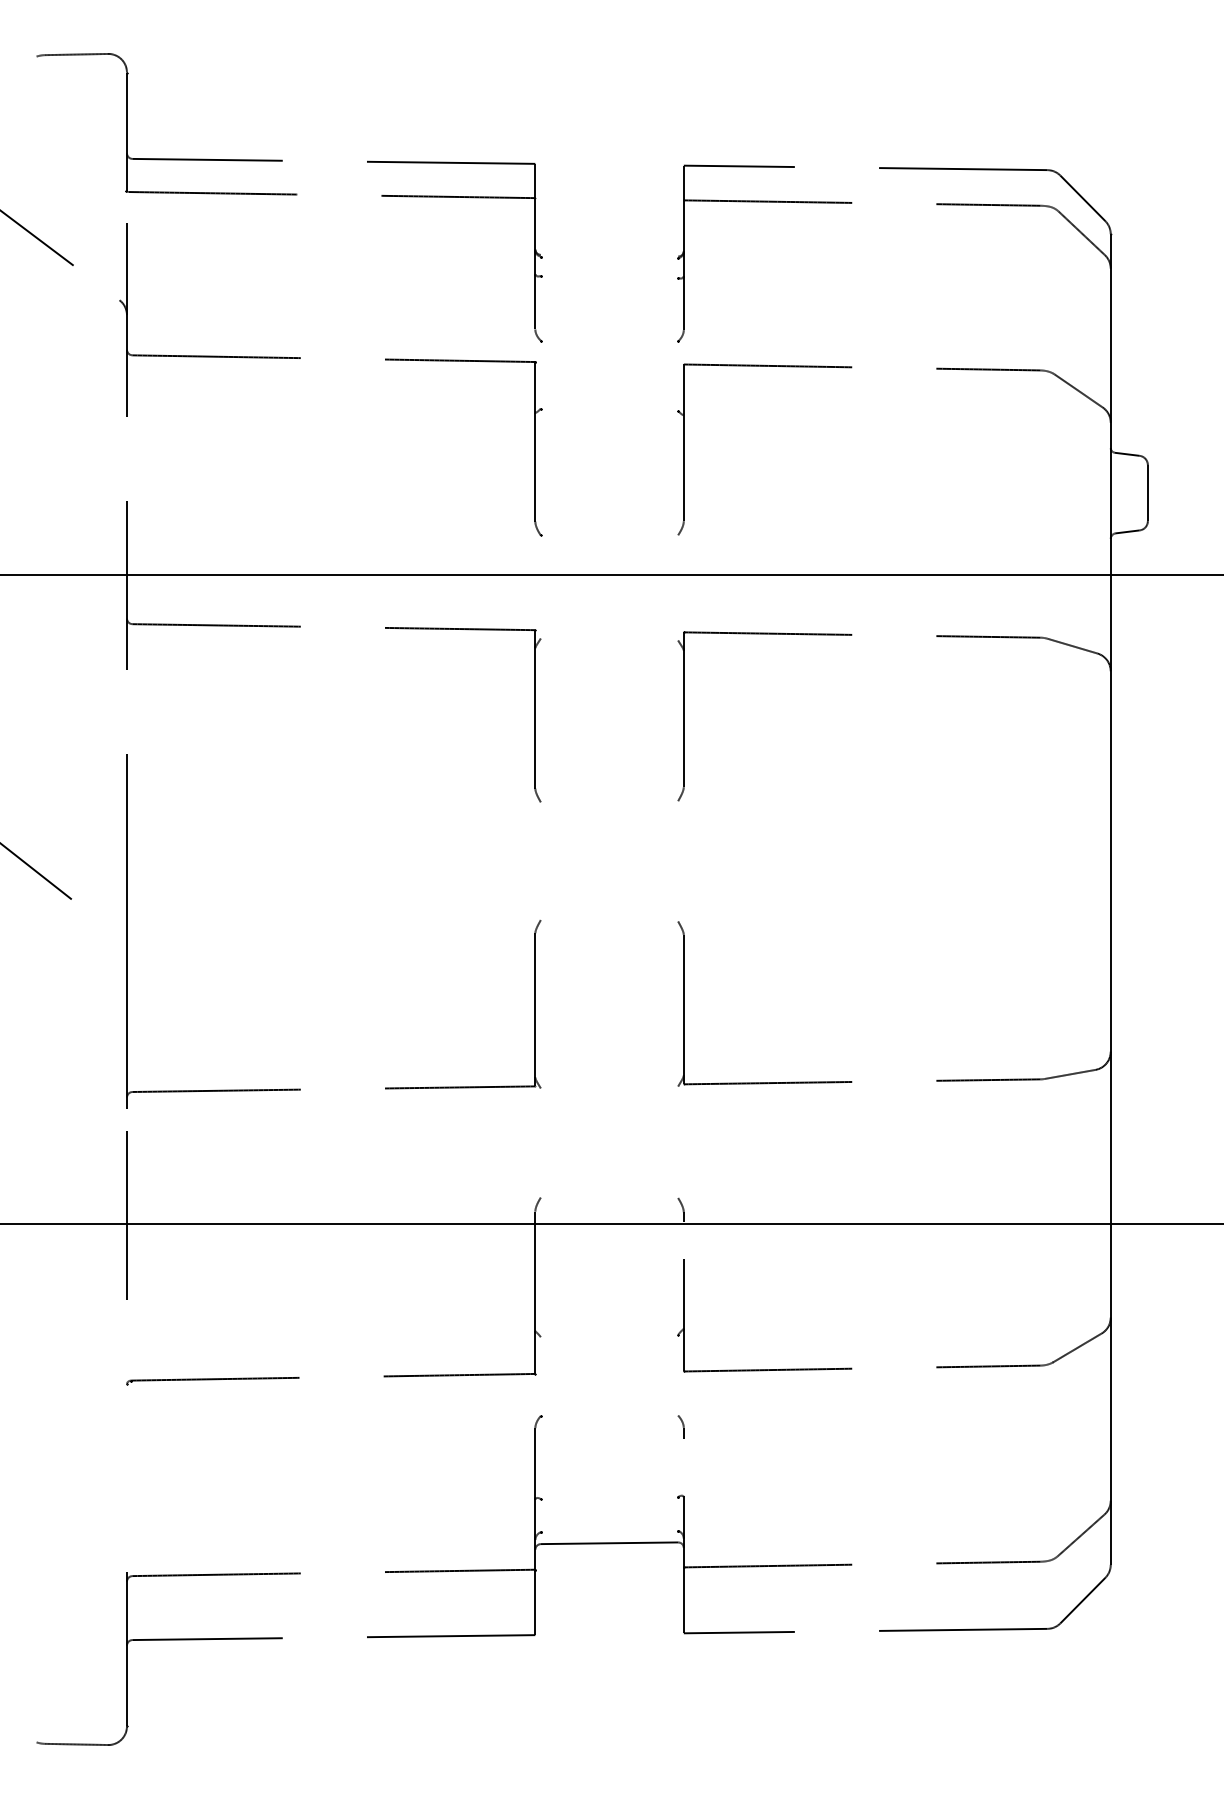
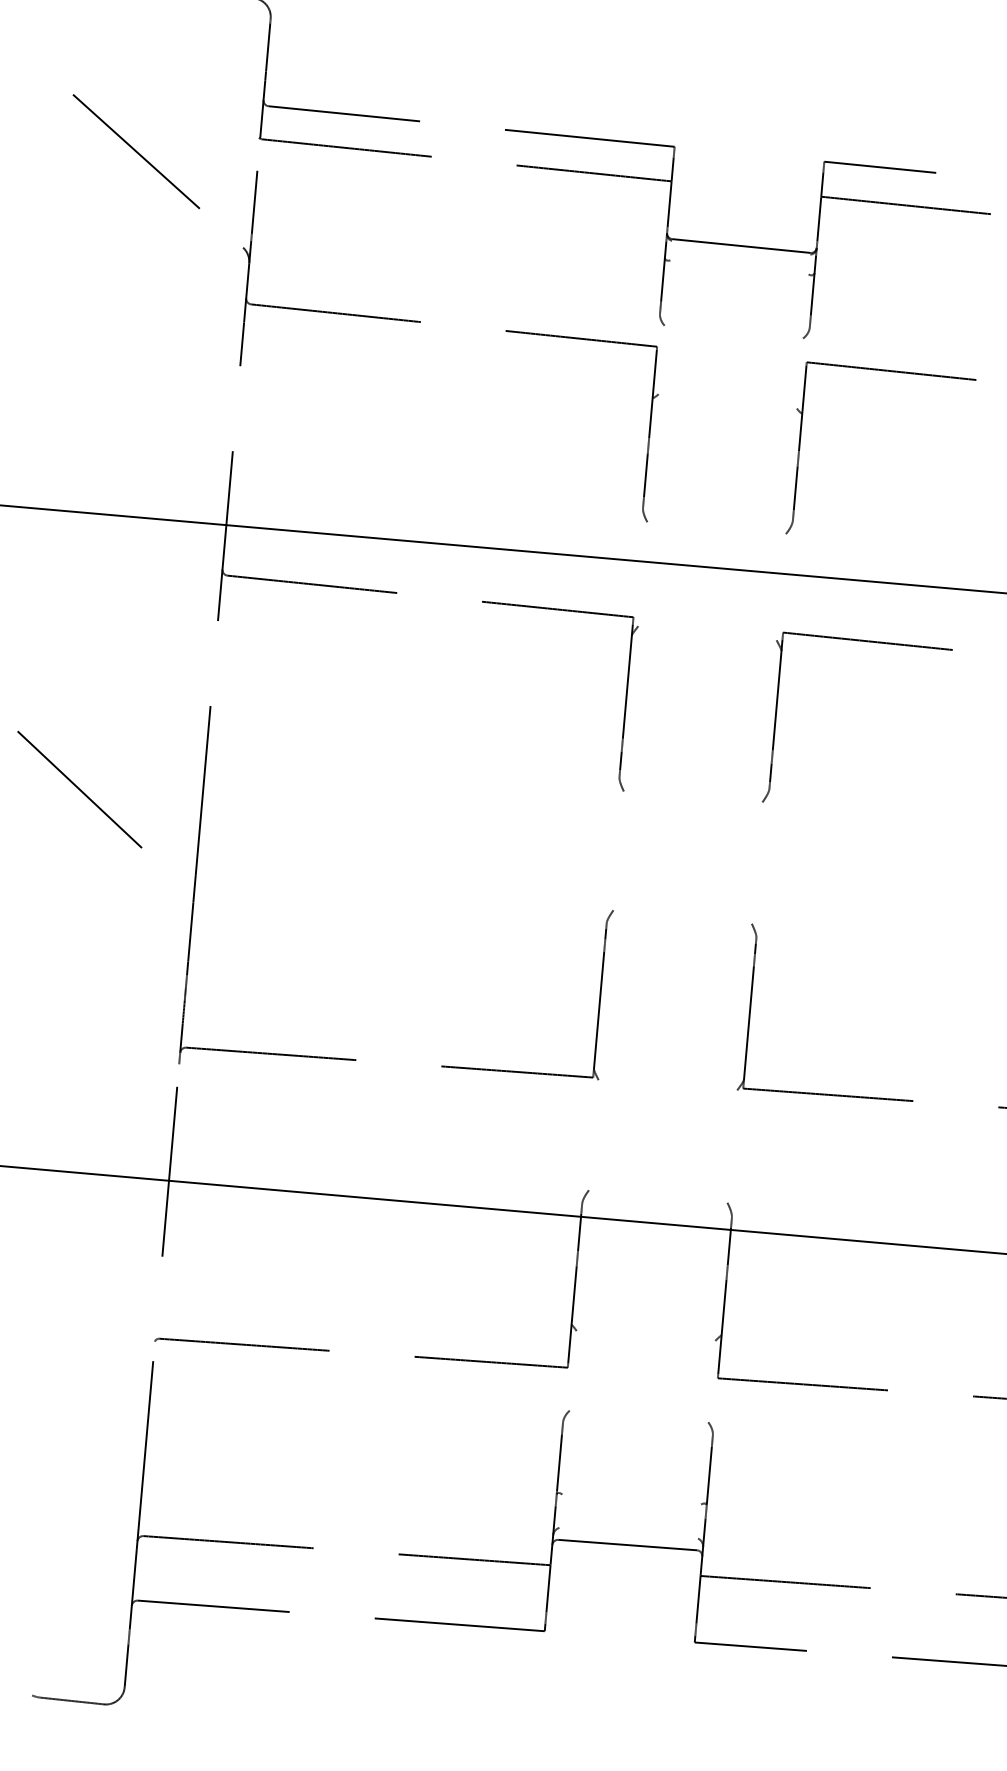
line: (609, 255) -> (741, 245), added
line: (683, 1240) -> (729, 1246), added
line: (683, 1467) -> (709, 1475), added
line: (126, 1477) -> (146, 1436), added

